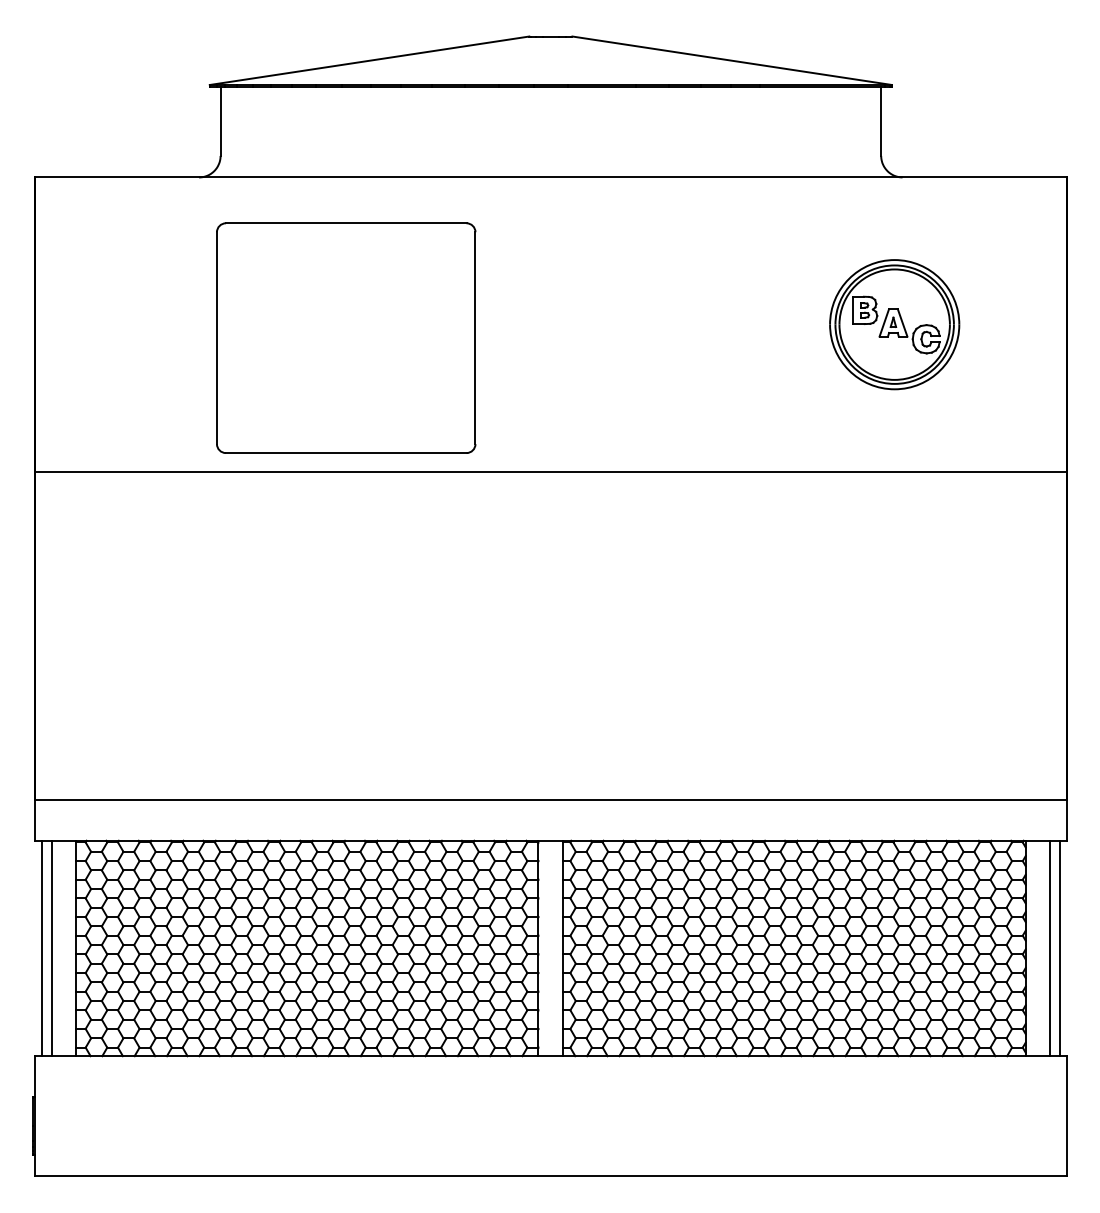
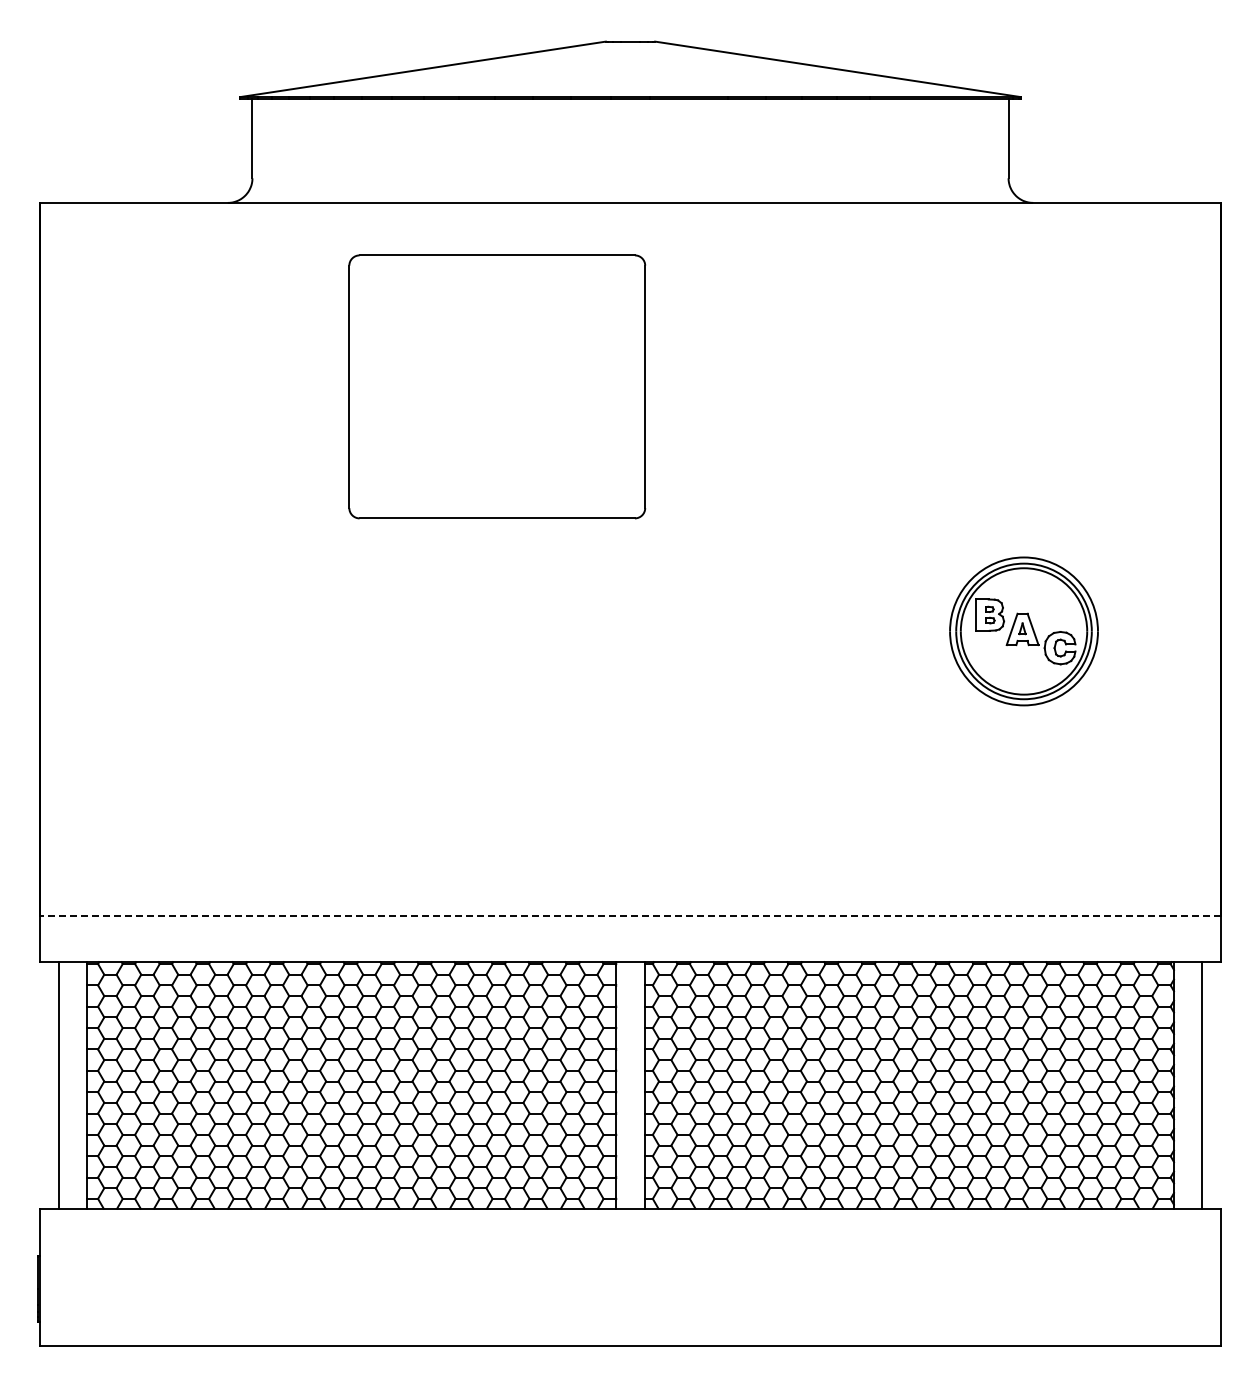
part: (894, 324) -> (1023, 631), moved
part: (346, 337) -> (497, 386), moved
line: (550, 471) -> (630, 539), removed
line: (550, 800) -> (630, 915), solid -> dashed
line: (42, 948) -> (48, 1085), removed
line: (1060, 948) -> (1213, 1085), removed

